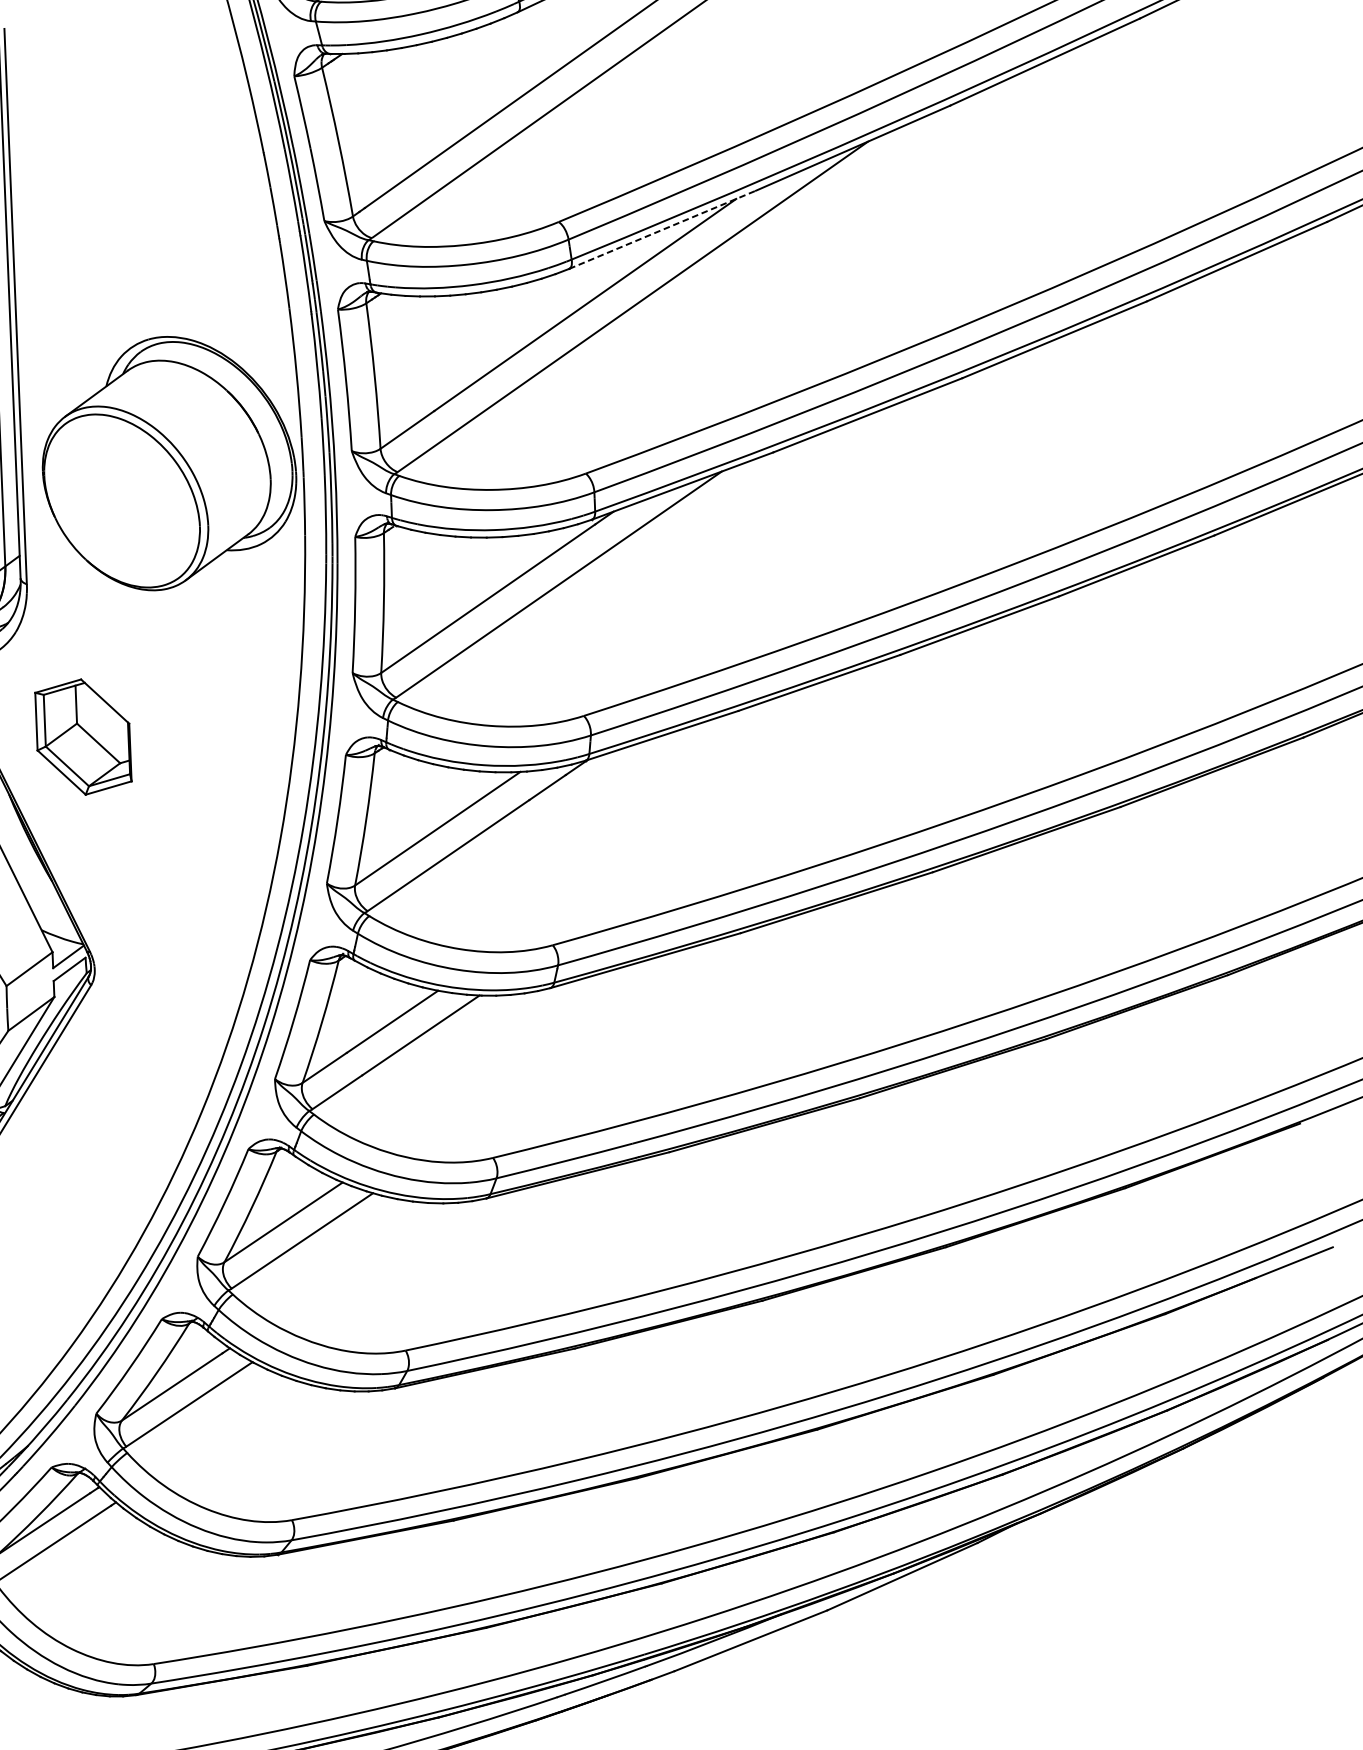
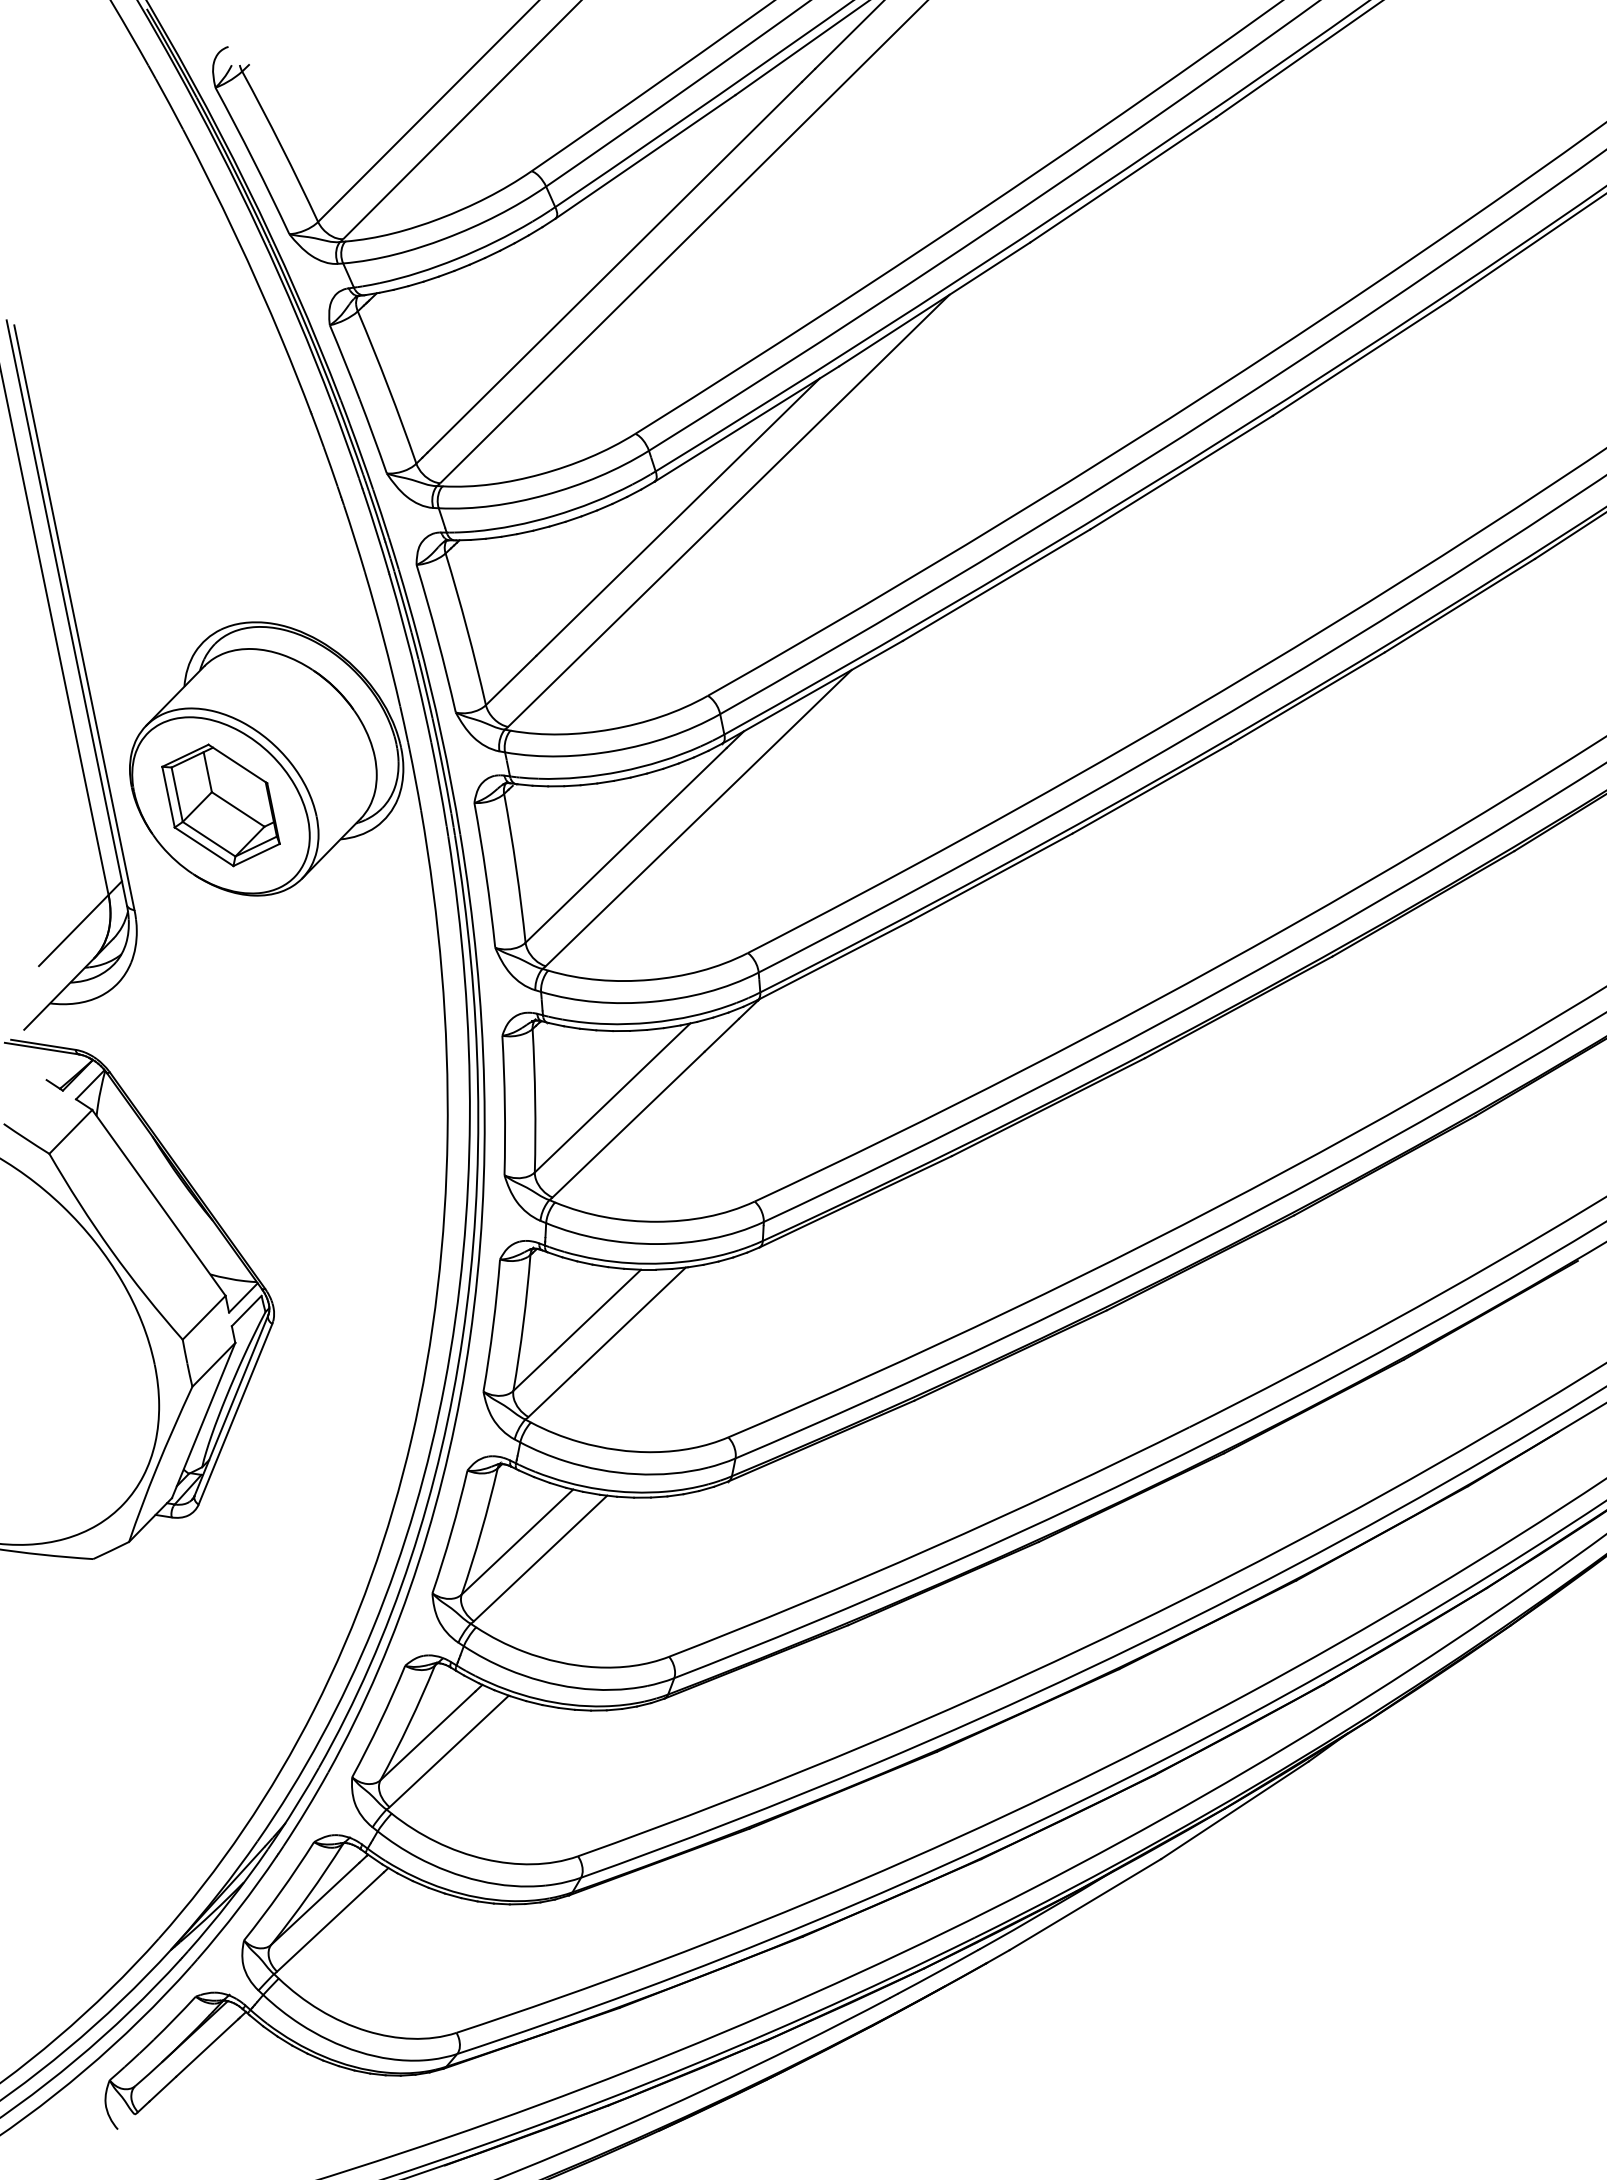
line: (662, 230) -> (746, 424), dashed -> solid
part: (82, 737) -> (220, 805), moved

